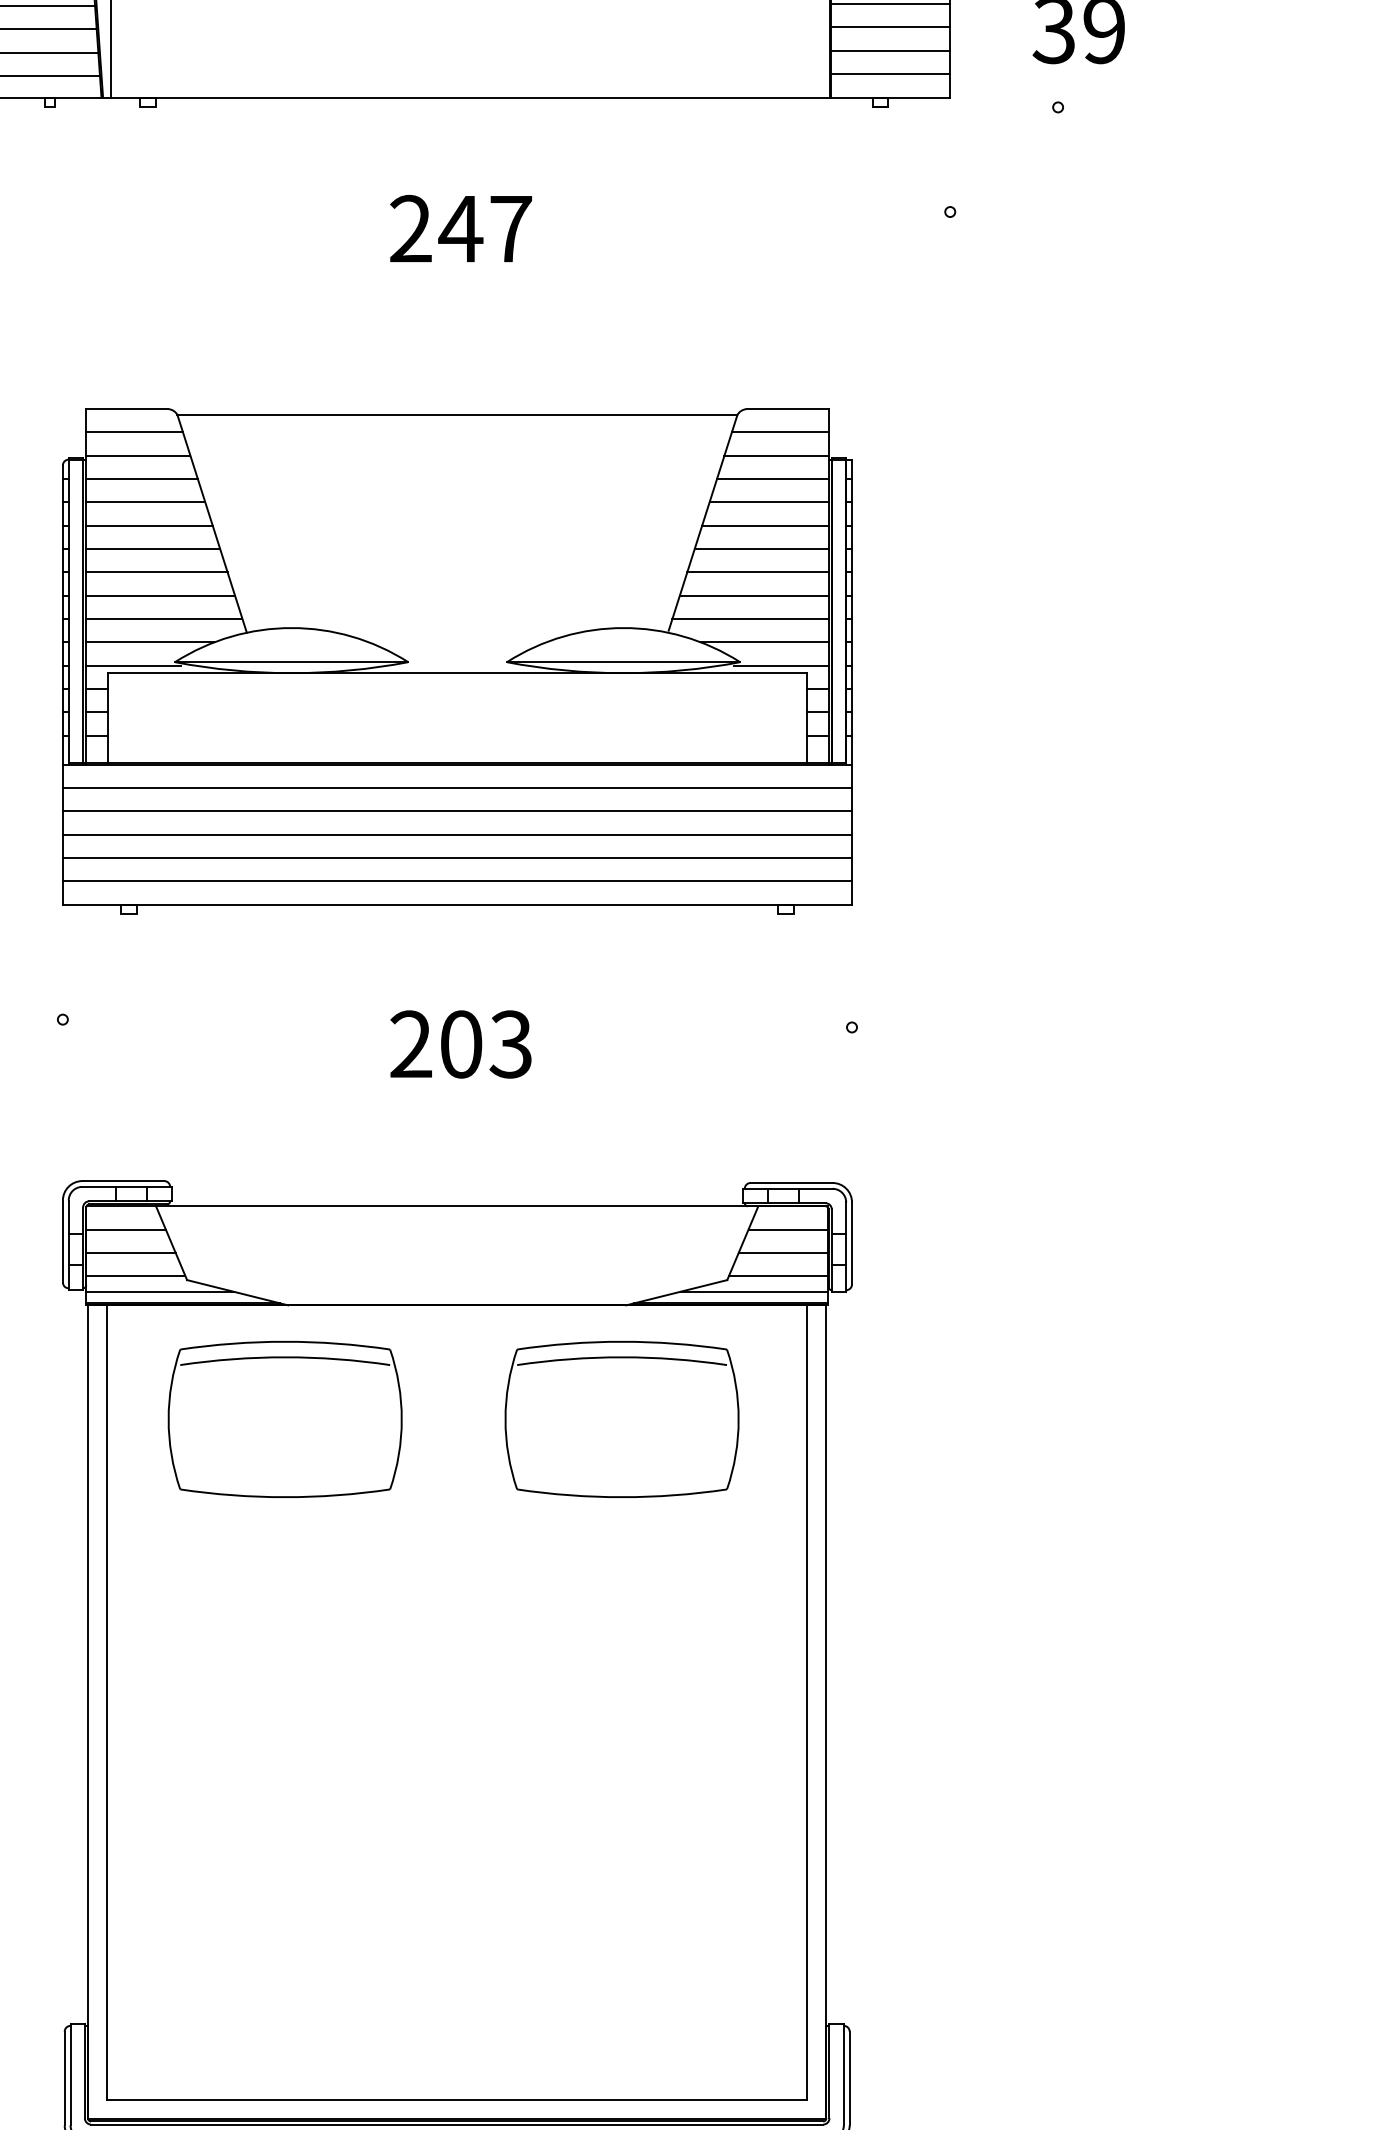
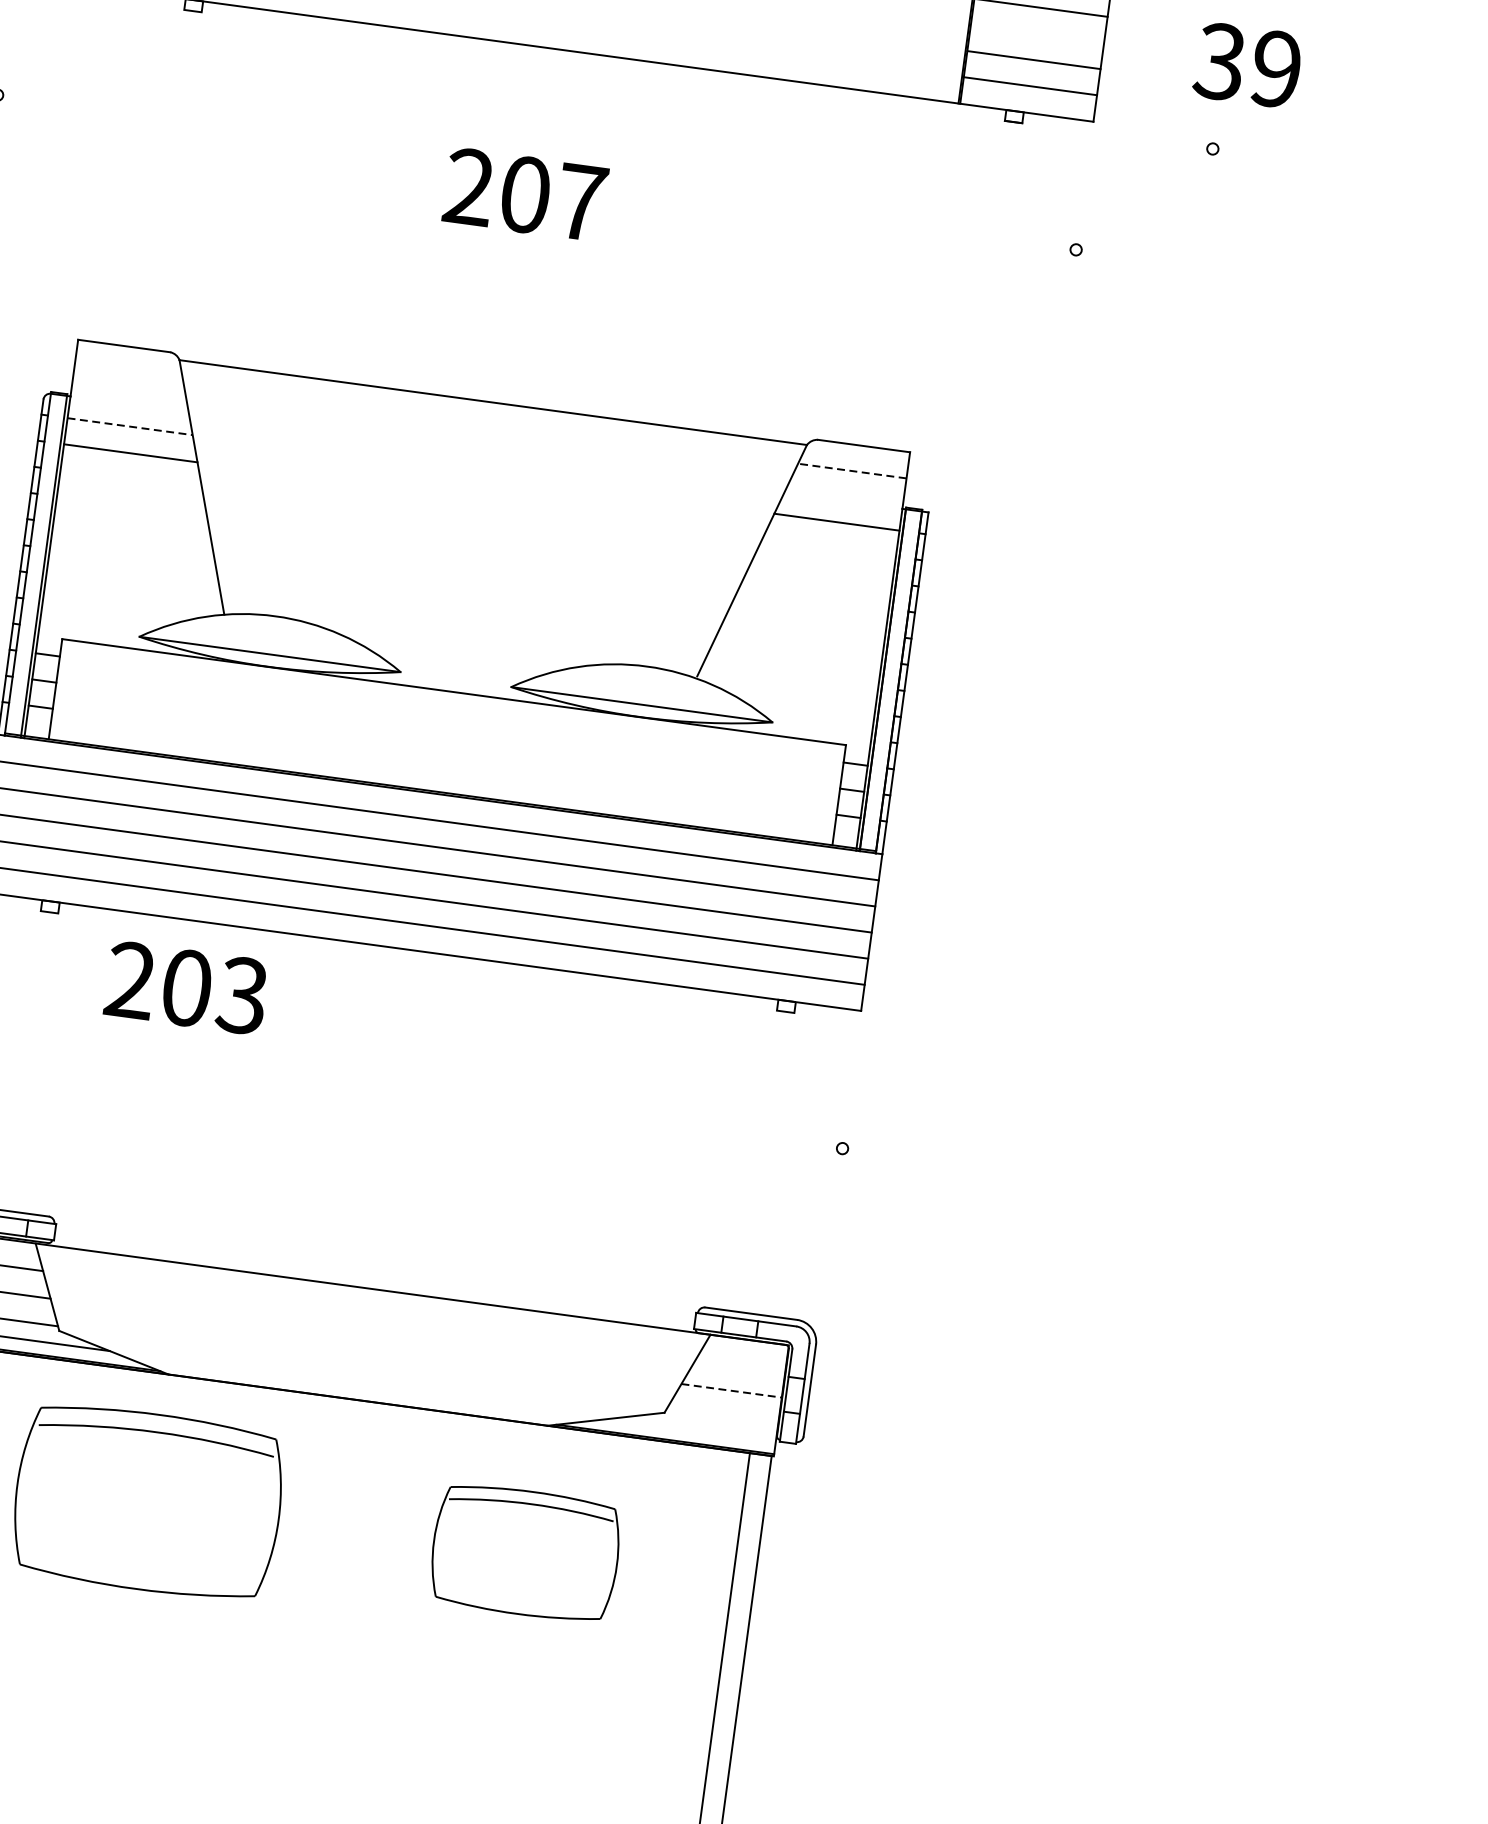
line: (890, 27) -> (1037, 34), removed
text: (460, 228) -> (524, 194), 247 -> 207
line: (134, 432) -> (128, 373), removed
line: (779, 432) -> (851, 471), solid -> dashed
line: (138, 455) -> (129, 399), removed
line: (776, 455) -> (844, 496), removed
line: (142, 479) -> (130, 427), solid -> dashed
line: (768, 502) -> (828, 547), removed
line: (149, 525) -> (131, 479), removed
line: (765, 525) -> (821, 573), removed
line: (153, 549) -> (132, 507), removed
line: (761, 549) -> (813, 599), removed
line: (156, 572) -> (132, 533), removed
line: (757, 572) -> (805, 624), removed
line: (160, 595) -> (133, 559), removed
line: (753, 595) -> (797, 649), removed
line: (164, 618) -> (134, 586), removed
line: (750, 618) -> (790, 675), removed
line: (150, 642) -> (114, 611), removed
line: (764, 642) -> (802, 704), removed
line: (133, 665) -> (92, 634), removed
line: (781, 665) -> (818, 732), removed
text: (460, 1044) -> (185, 988), moved
line: (788, 1229) -> (740, 1365), removed
line: (783, 1252) -> (731, 1390), solid -> dashed
line: (778, 1276) -> (722, 1416), removed
line: (754, 1291) -> (693, 1429), removed
part: (621, 1419) -> (524, 1552), size x0.7

